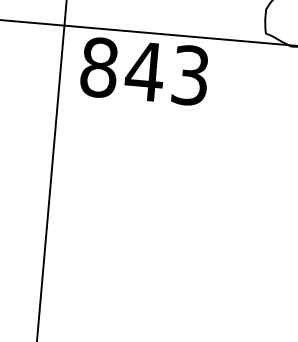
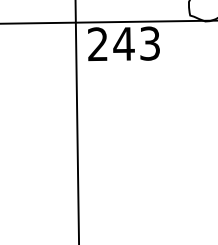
text: (100, 67) -> (98, 44), 843 -> 243

